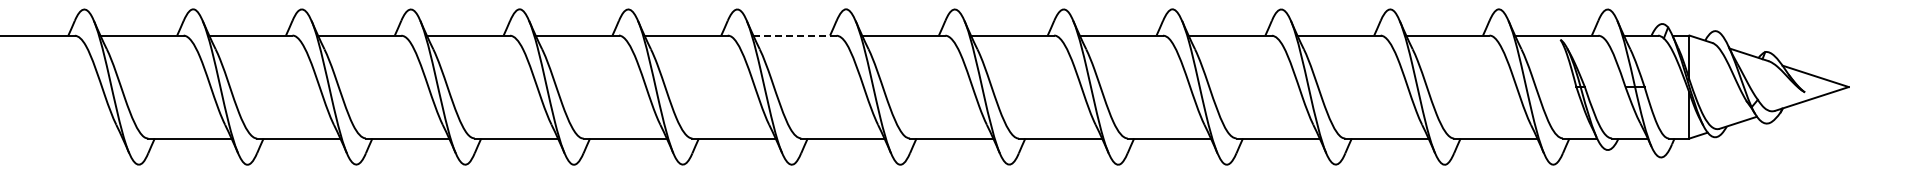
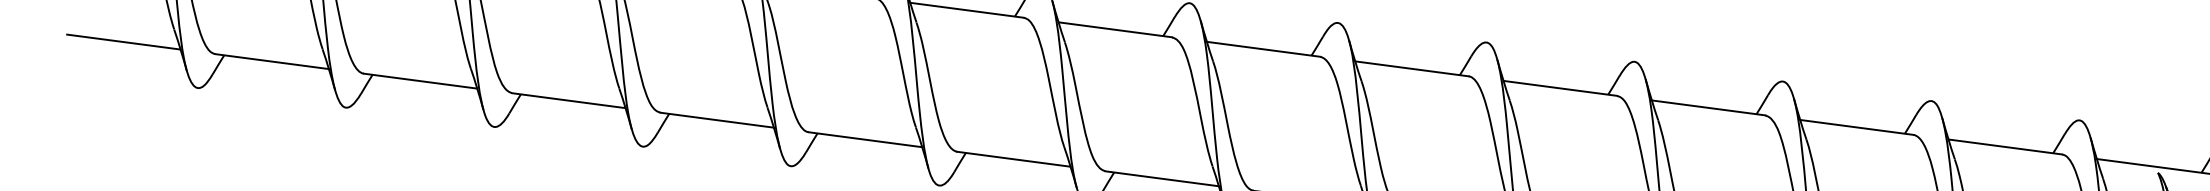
line: (794, 35) -> (1114, 29), dashed -> solid
line: (80, 138) -> (123, 41), added

